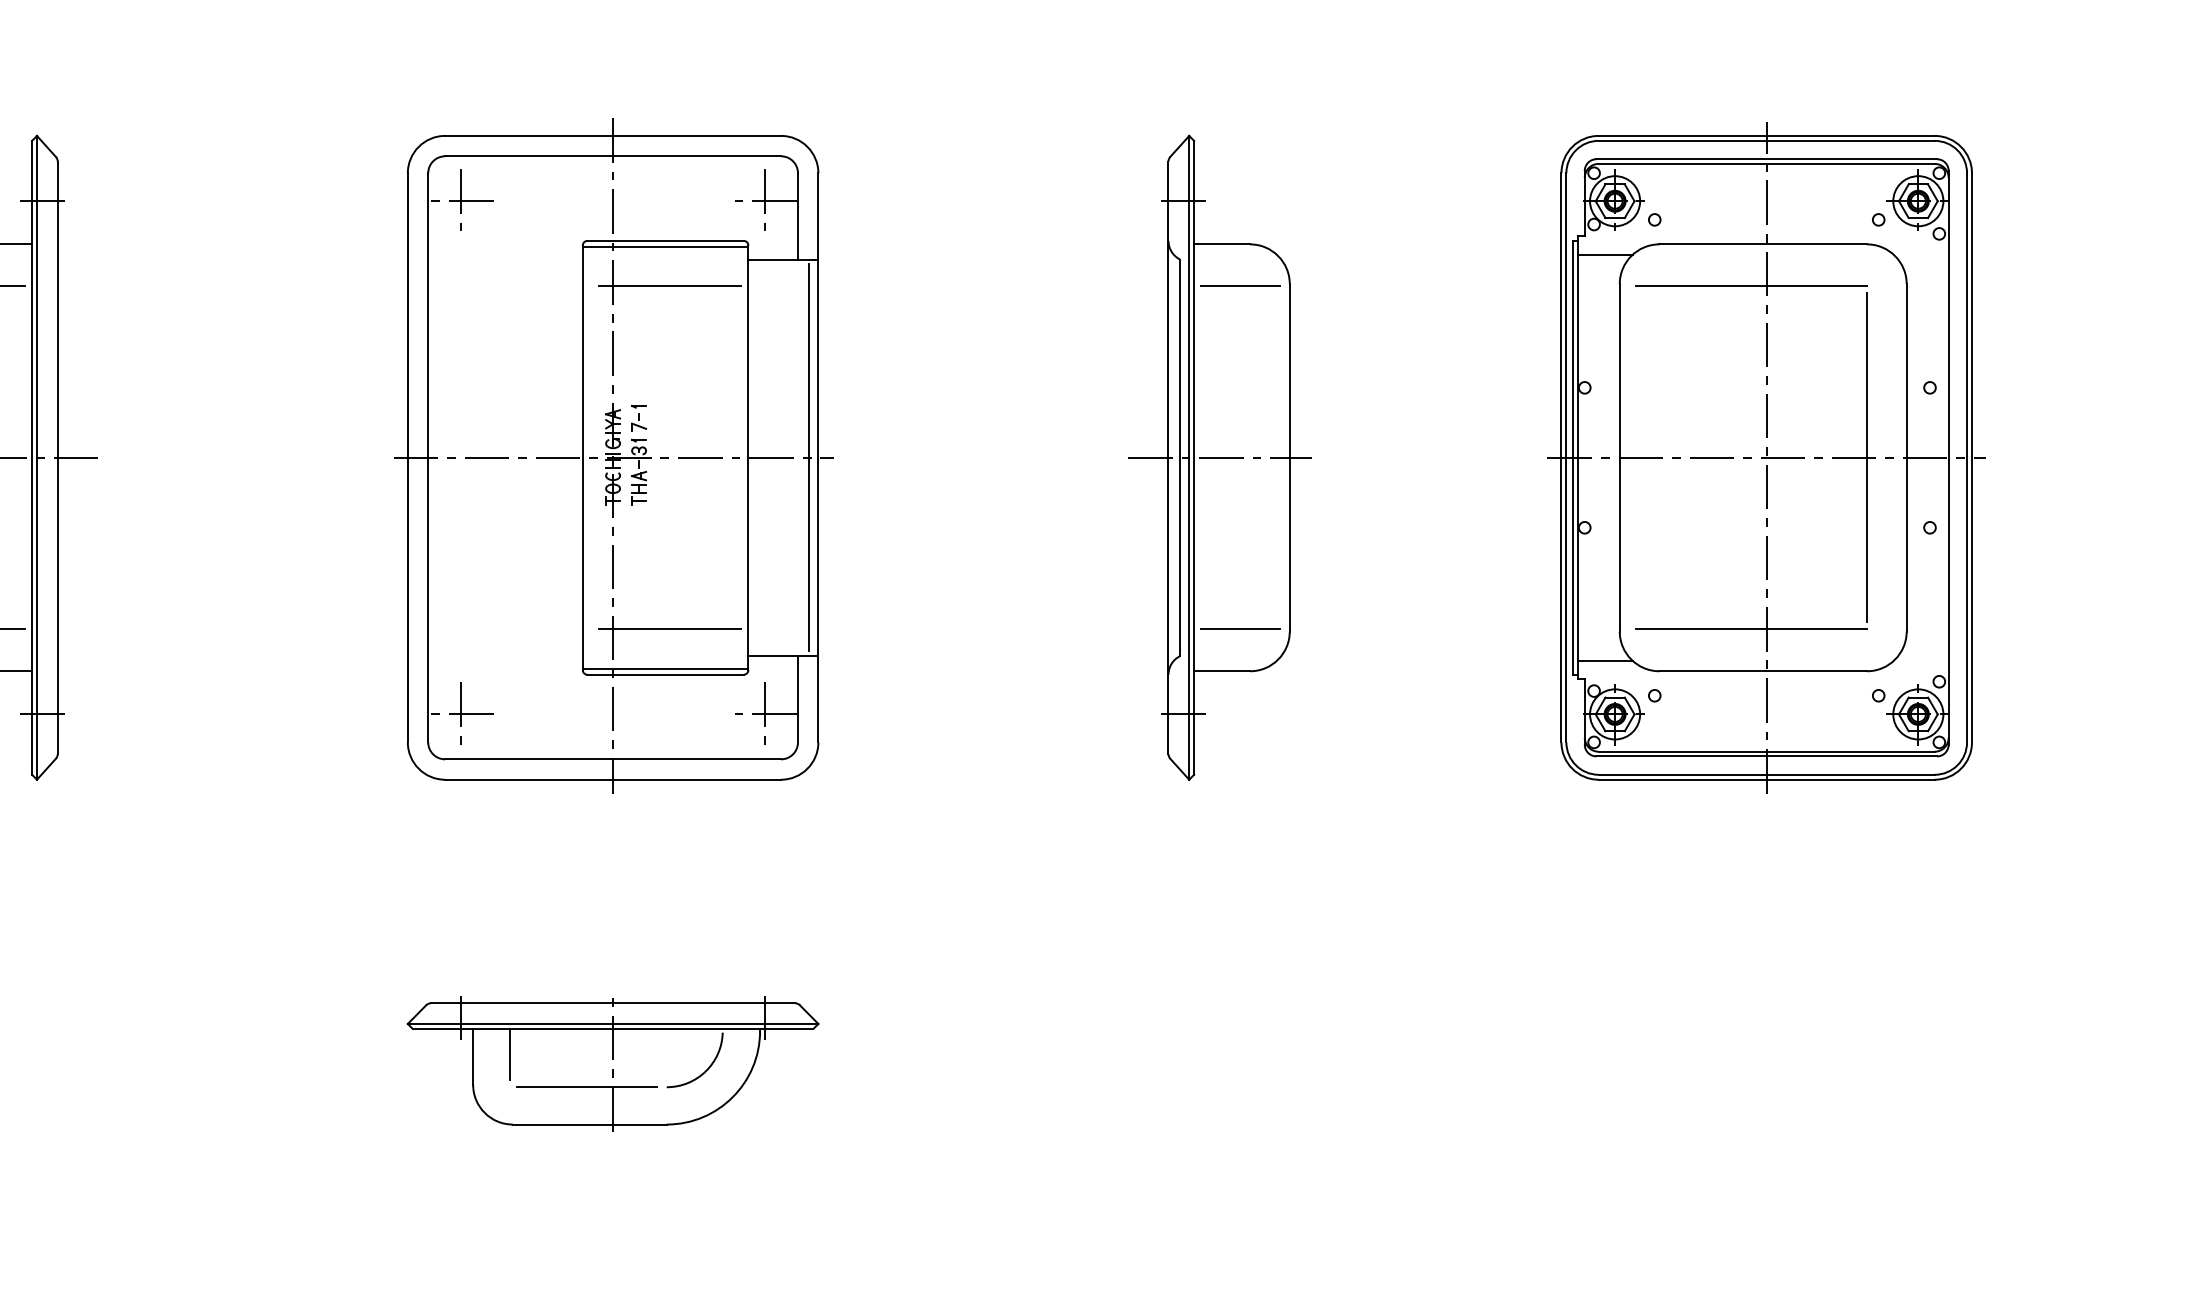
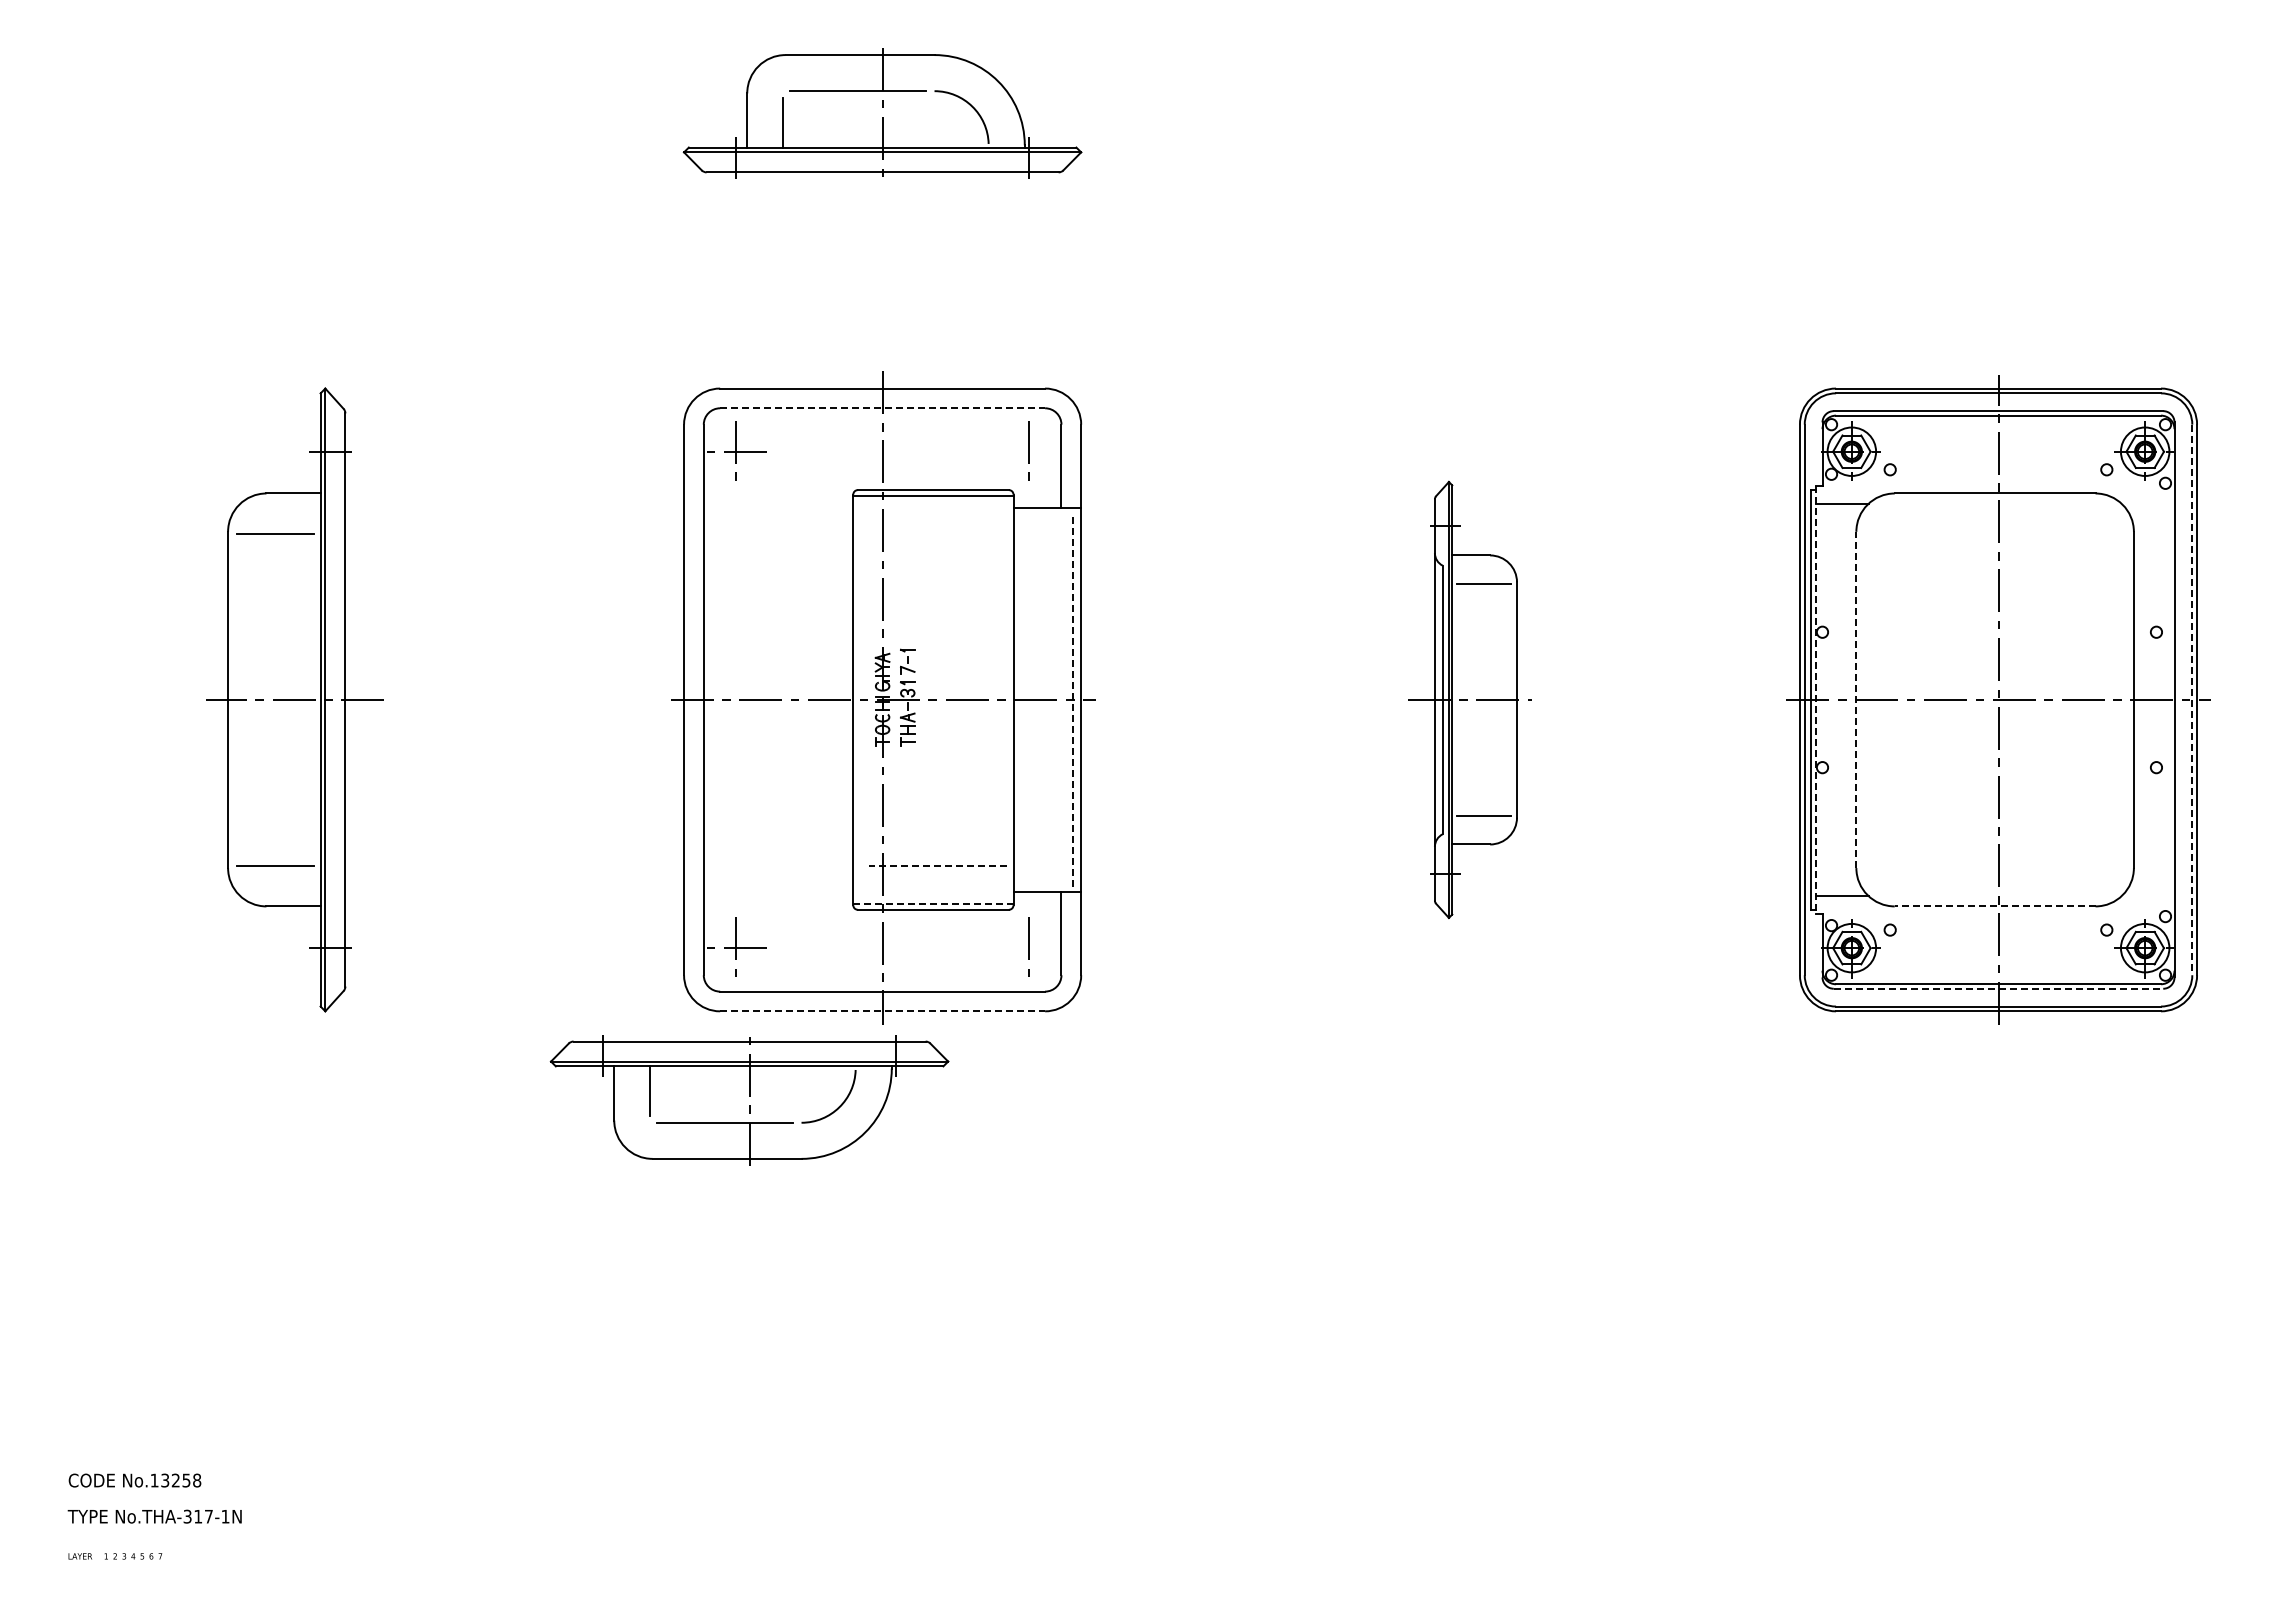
line: (614, 156) -> (883, 408), solid -> dashed
line: (764, 200) -> (1029, 451), removed
line: (669, 286) -> (937, 534), removed
line: (1751, 286) -> (1983, 534), removed
line: (809, 457) -> (1072, 699), solid -> dashed
part: (1219, 457) -> (1469, 699), size x0.7
line: (1619, 457) -> (1856, 699), solid -> dashed
line: (1866, 457) -> (2095, 699), removed
line: (1577, 458) -> (1815, 700), solid -> dashed
line: (1967, 458) -> (2192, 700), solid -> dashed
line: (669, 628) -> (937, 865), solid -> dashed
line: (1751, 628) -> (1983, 865), removed
line: (665, 669) -> (933, 904), solid -> dashed
line: (1762, 671) -> (1994, 906), solid -> dashed
line: (764, 714) -> (1029, 948), removed
line: (1766, 756) -> (1998, 988), solid -> dashed
line: (614, 779) -> (883, 1011), solid -> dashed
part: (612, 1064) -> (749, 1100), moved

